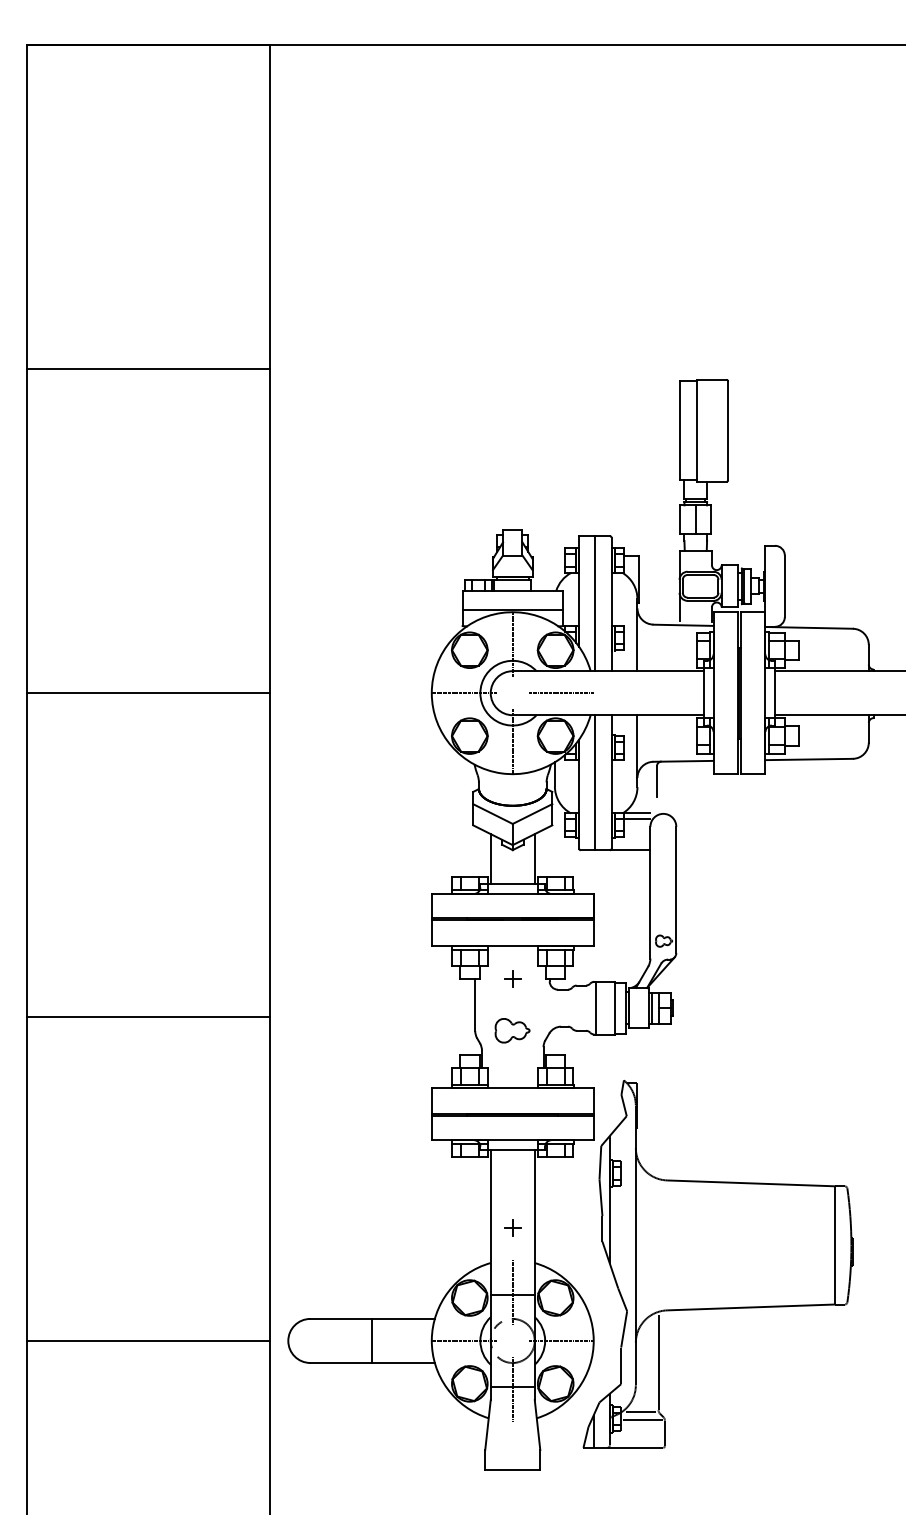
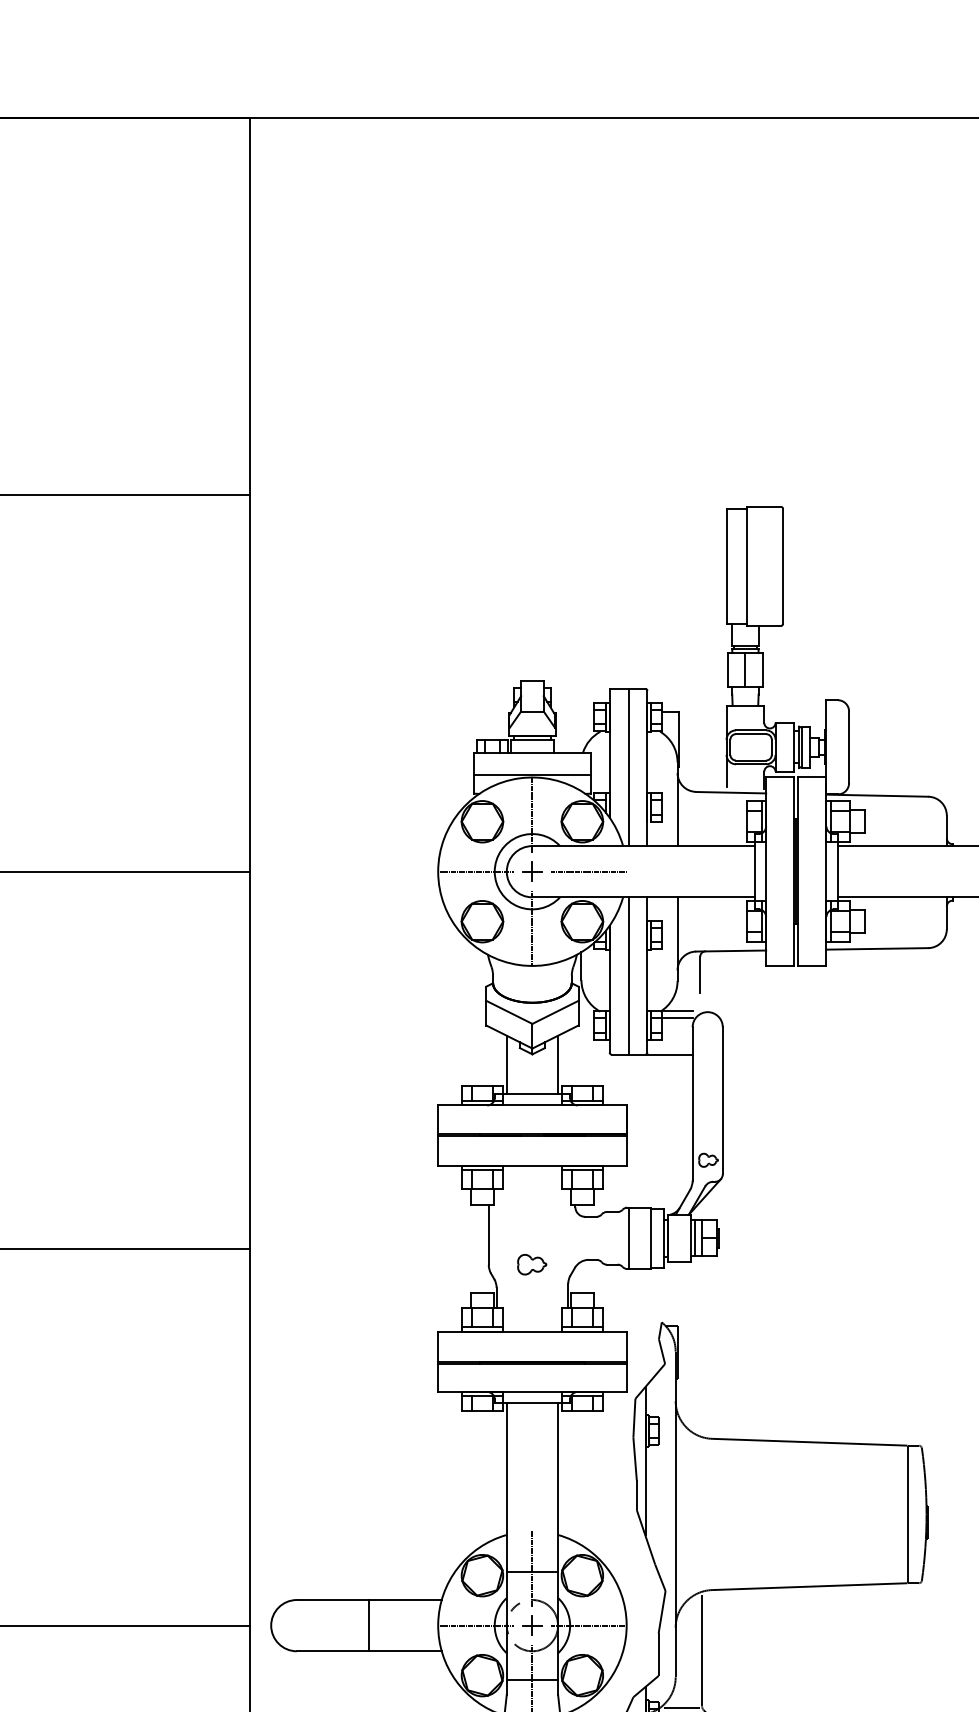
part: (512, 978) -> (532, 870), moved
part: (512, 1030) -> (532, 1264), size x0.71
part: (512, 1227) -> (532, 1625), moved

